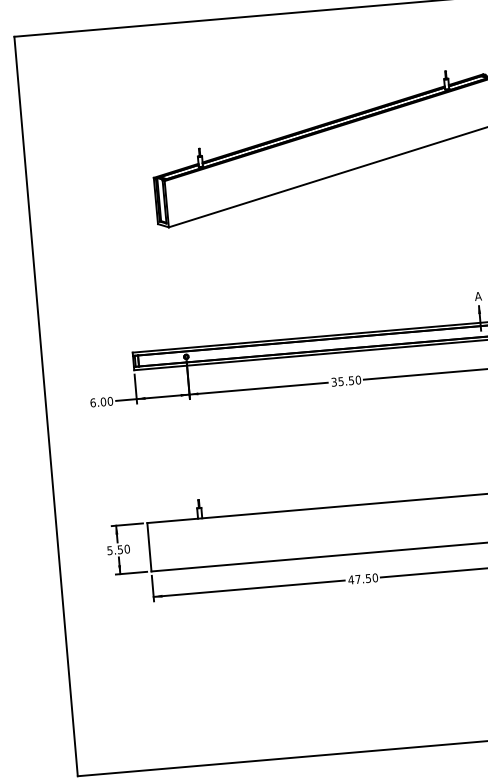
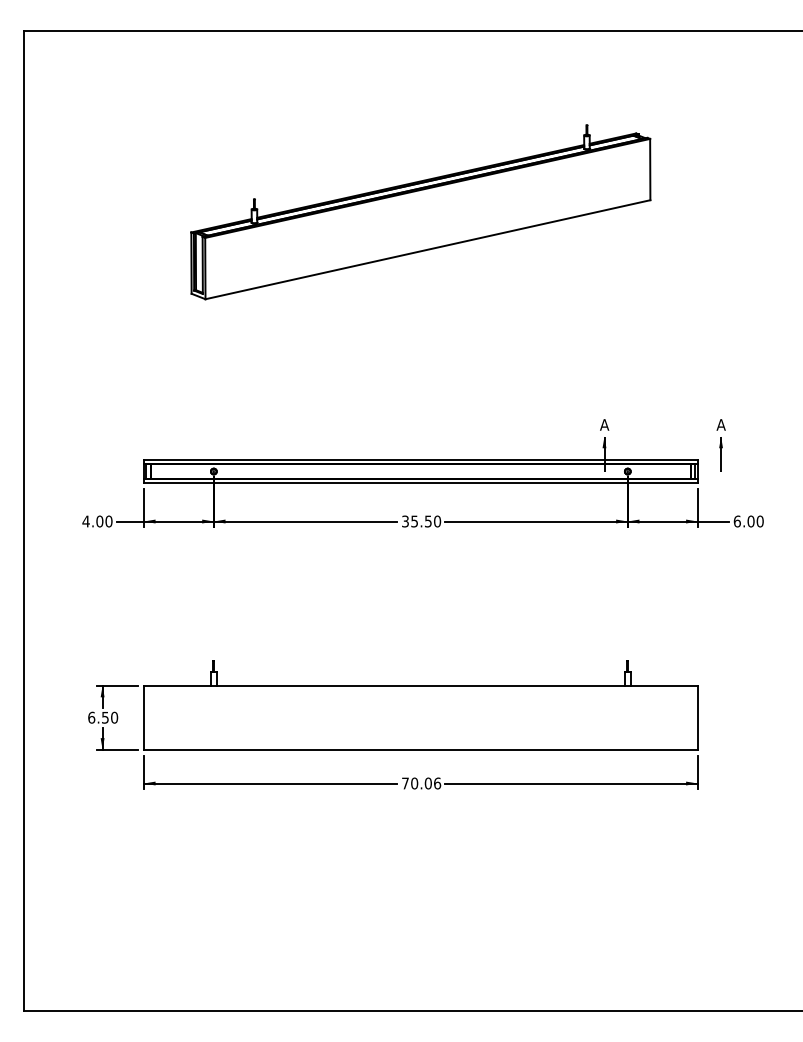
text: (92, 402) -> (85, 521), 6.00 -> 4.00
text: (109, 550) -> (91, 717), 5.50 -> 6.50
text: (363, 578) -> (421, 783), 47.50 -> 70.06

